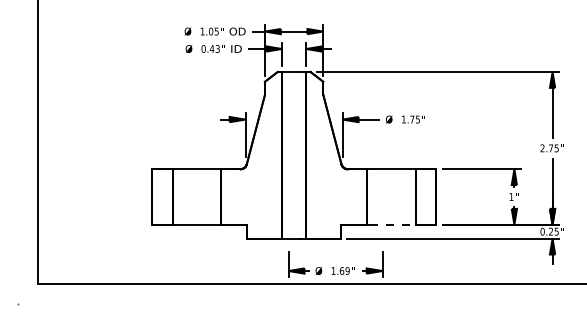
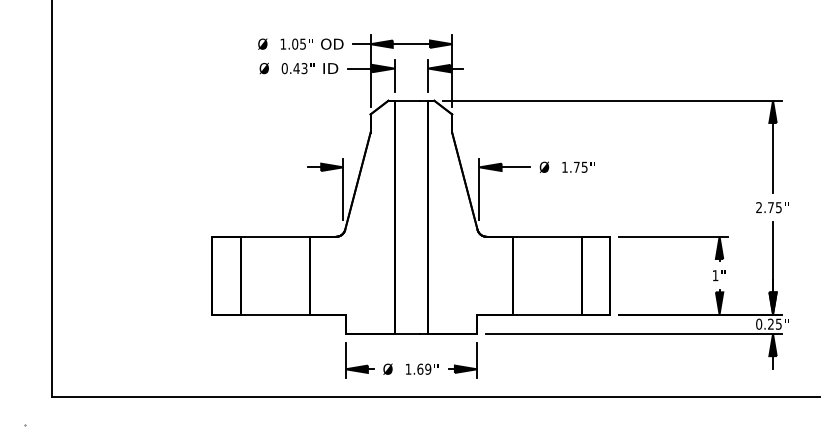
line: (393, 224) -> (550, 314), dashed -> solid
part: (335, 264) -> (411, 360), moved

